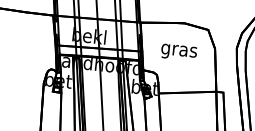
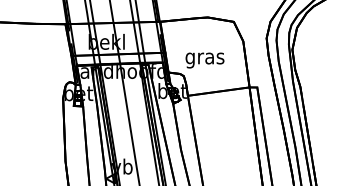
text: (178, 52) -> (204, 60), moved

